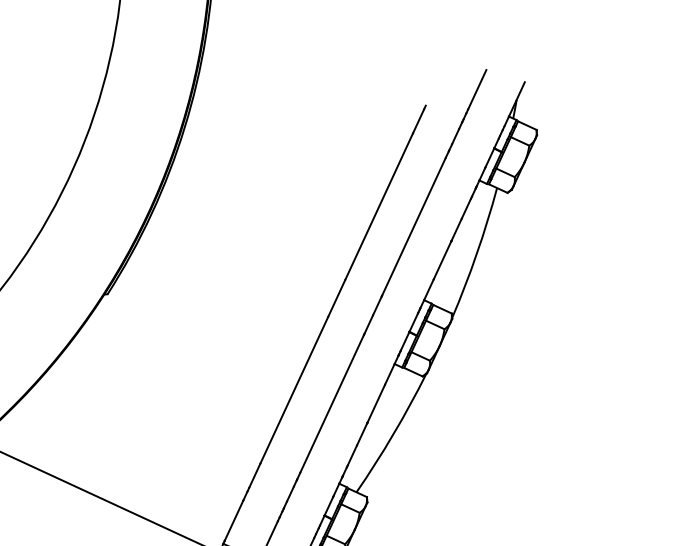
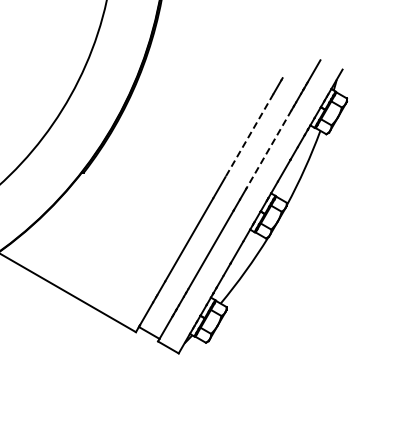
line: (379, 206) -> (249, 135), solid -> dashed
line: (413, 227) -> (268, 149), solid -> dashed

